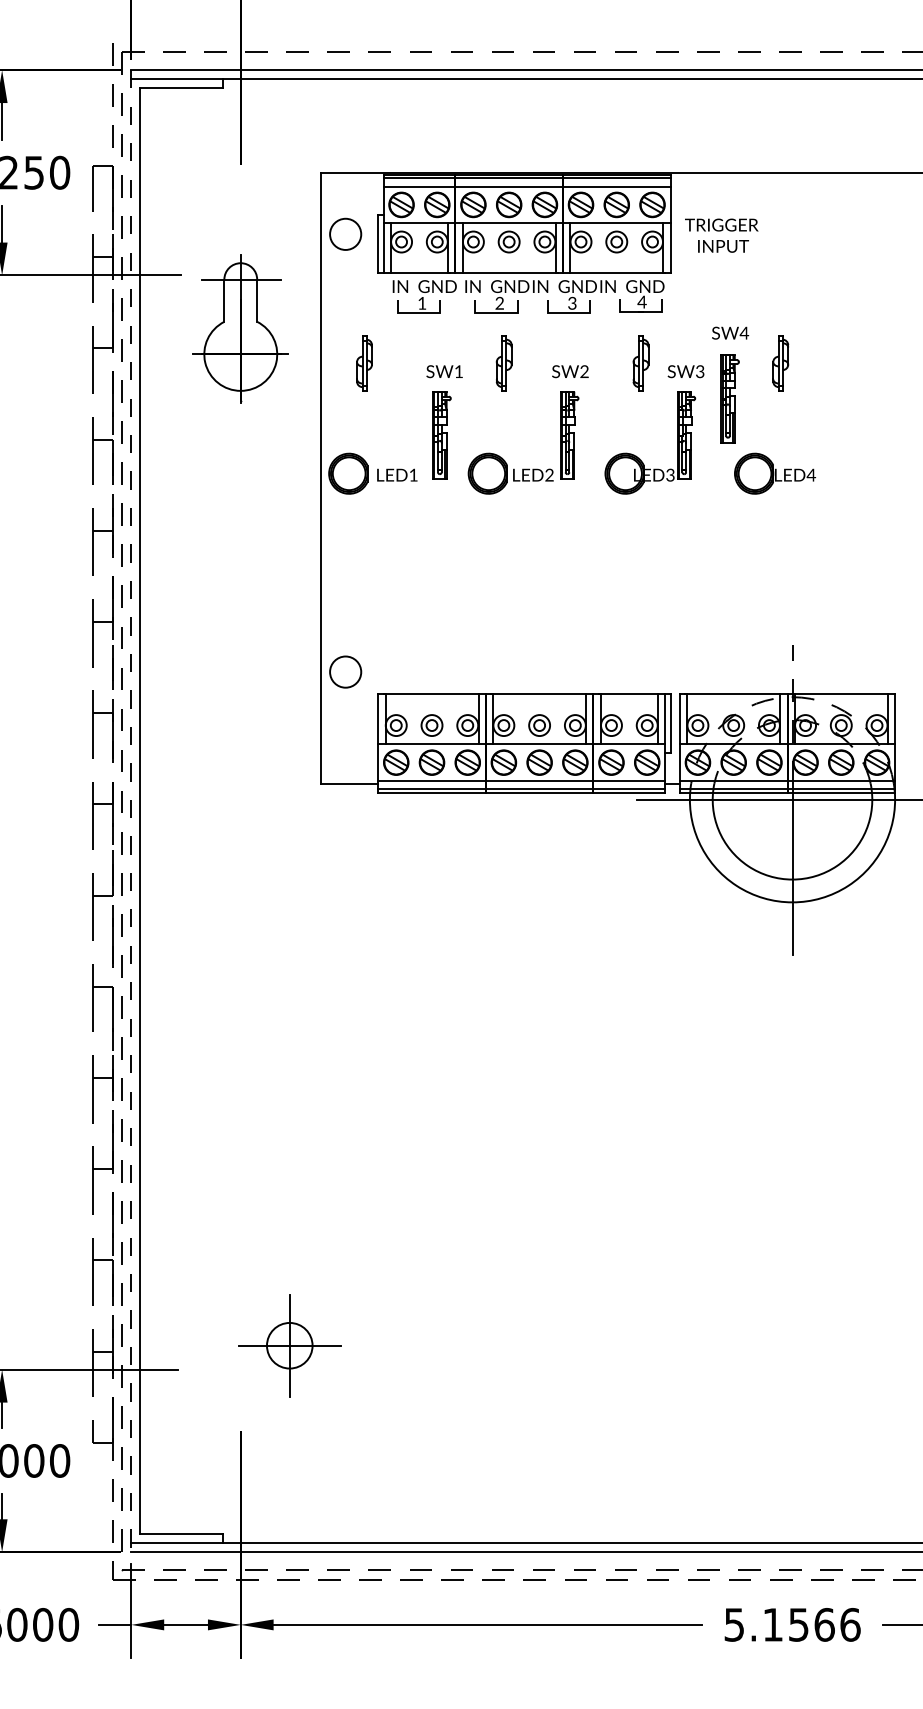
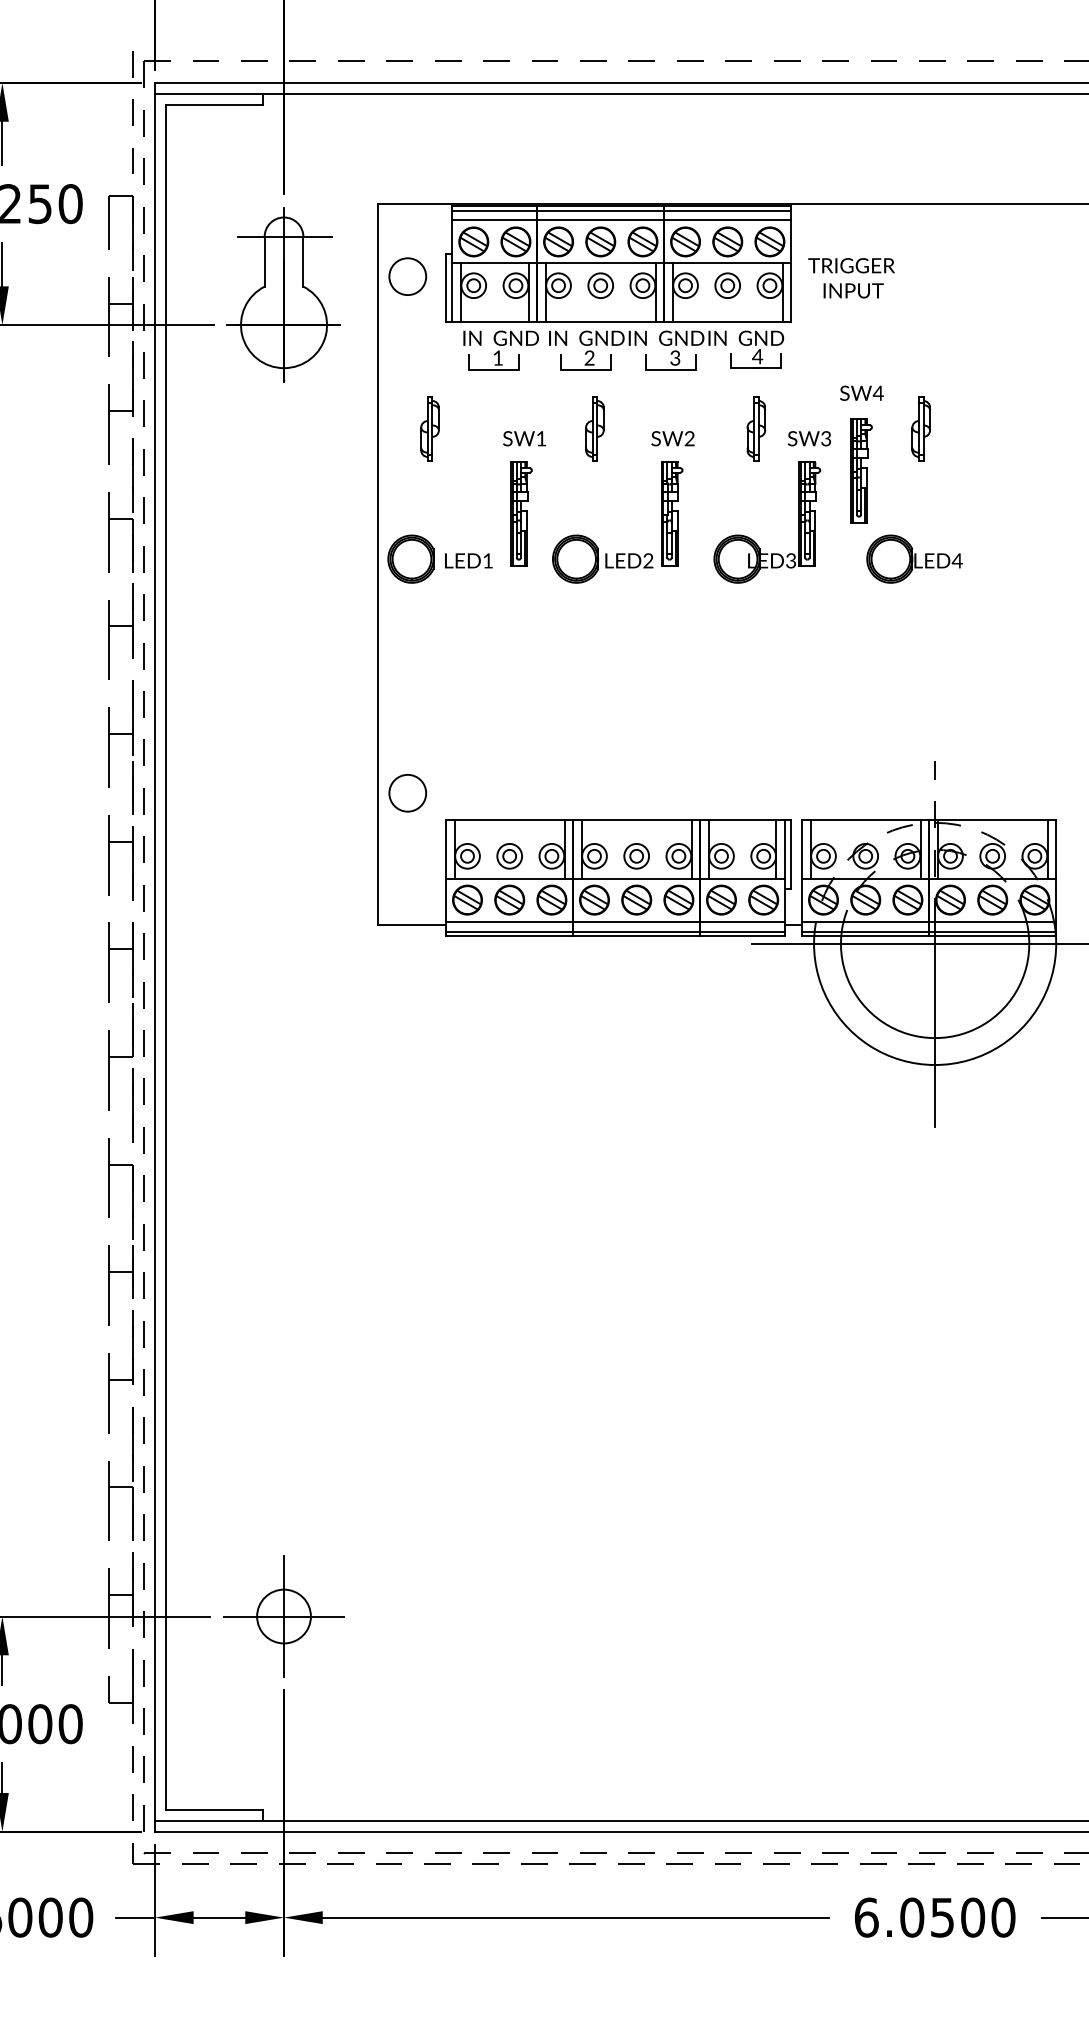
part: (240, 328) -> (283, 294), moved
line: (131, 811) -> (155, 957), dashed -> solid
part: (289, 1345) -> (283, 1616), moved
text: (792, 1624) -> (935, 1917), 5.1566 -> 6.0500

